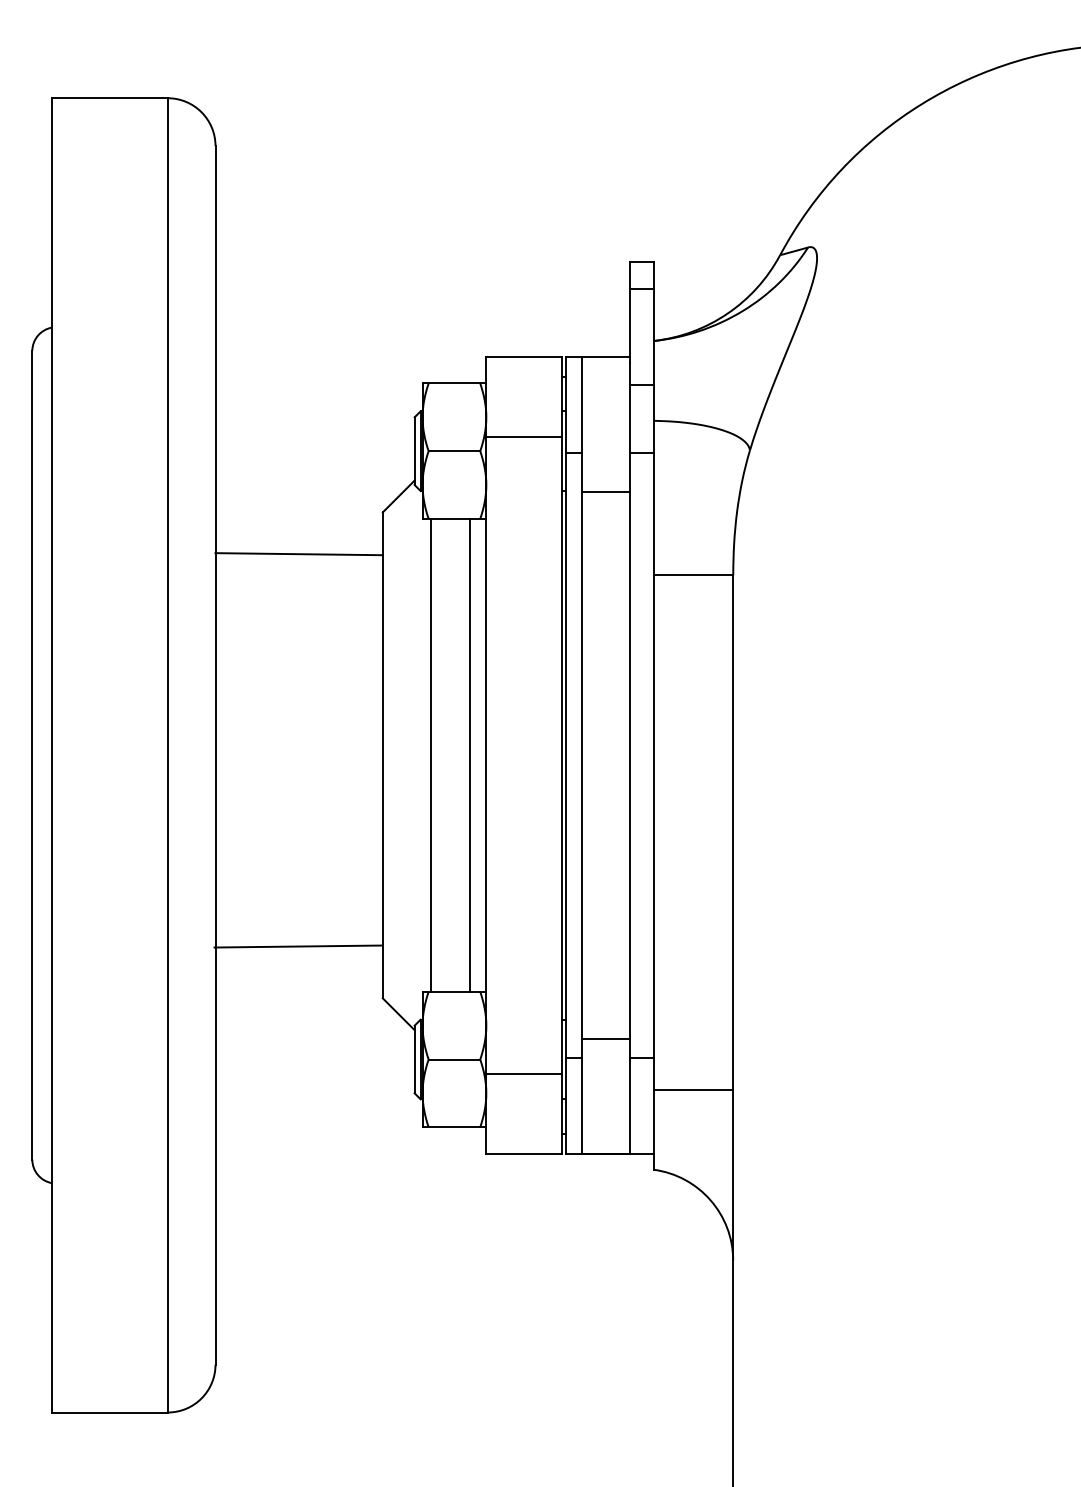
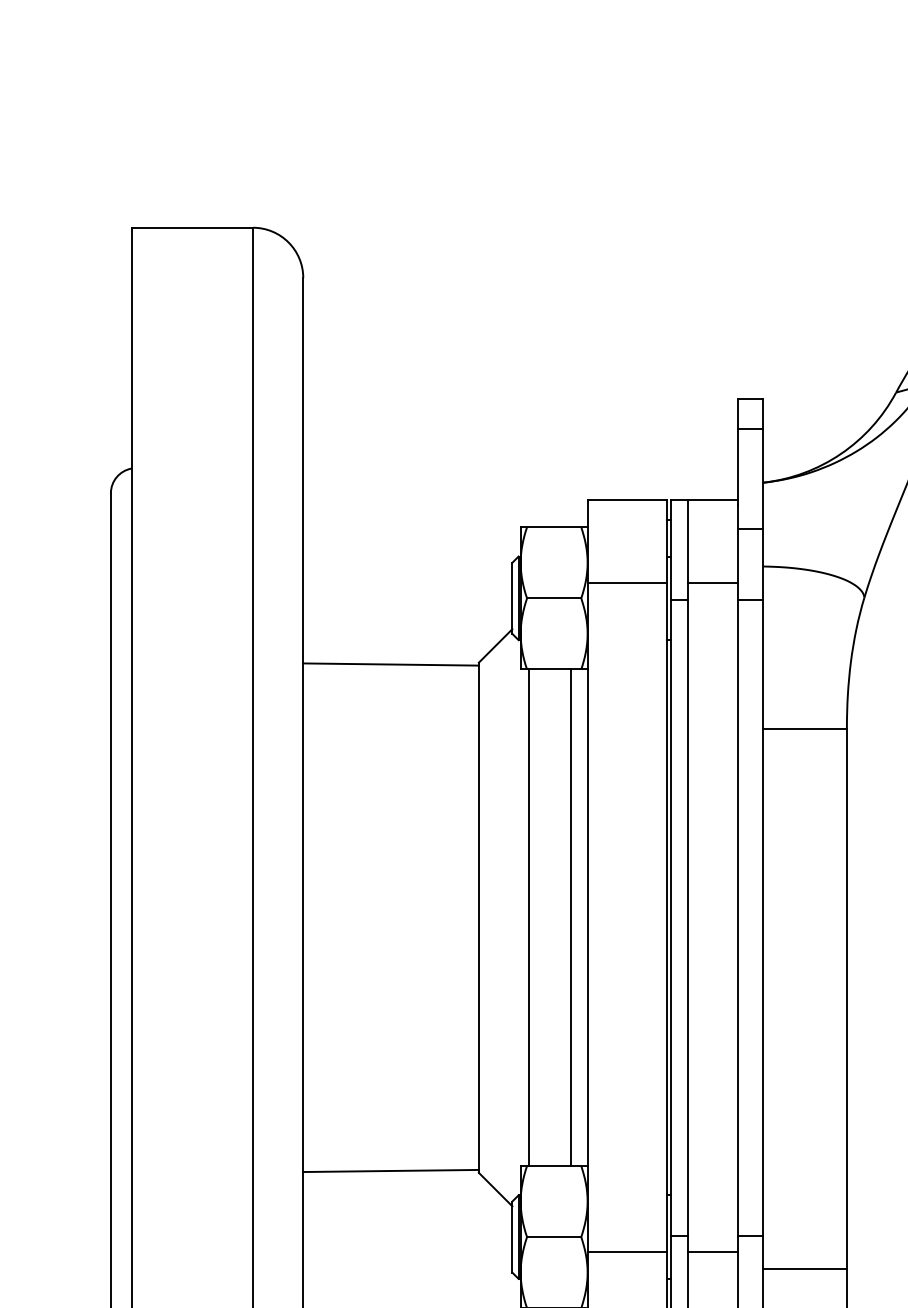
line: (605, 491) -> (712, 582), moved
line: (298, 554) -> (390, 664), moved
line: (297, 946) -> (390, 1170), moved
line: (605, 1039) -> (712, 1252), moved

